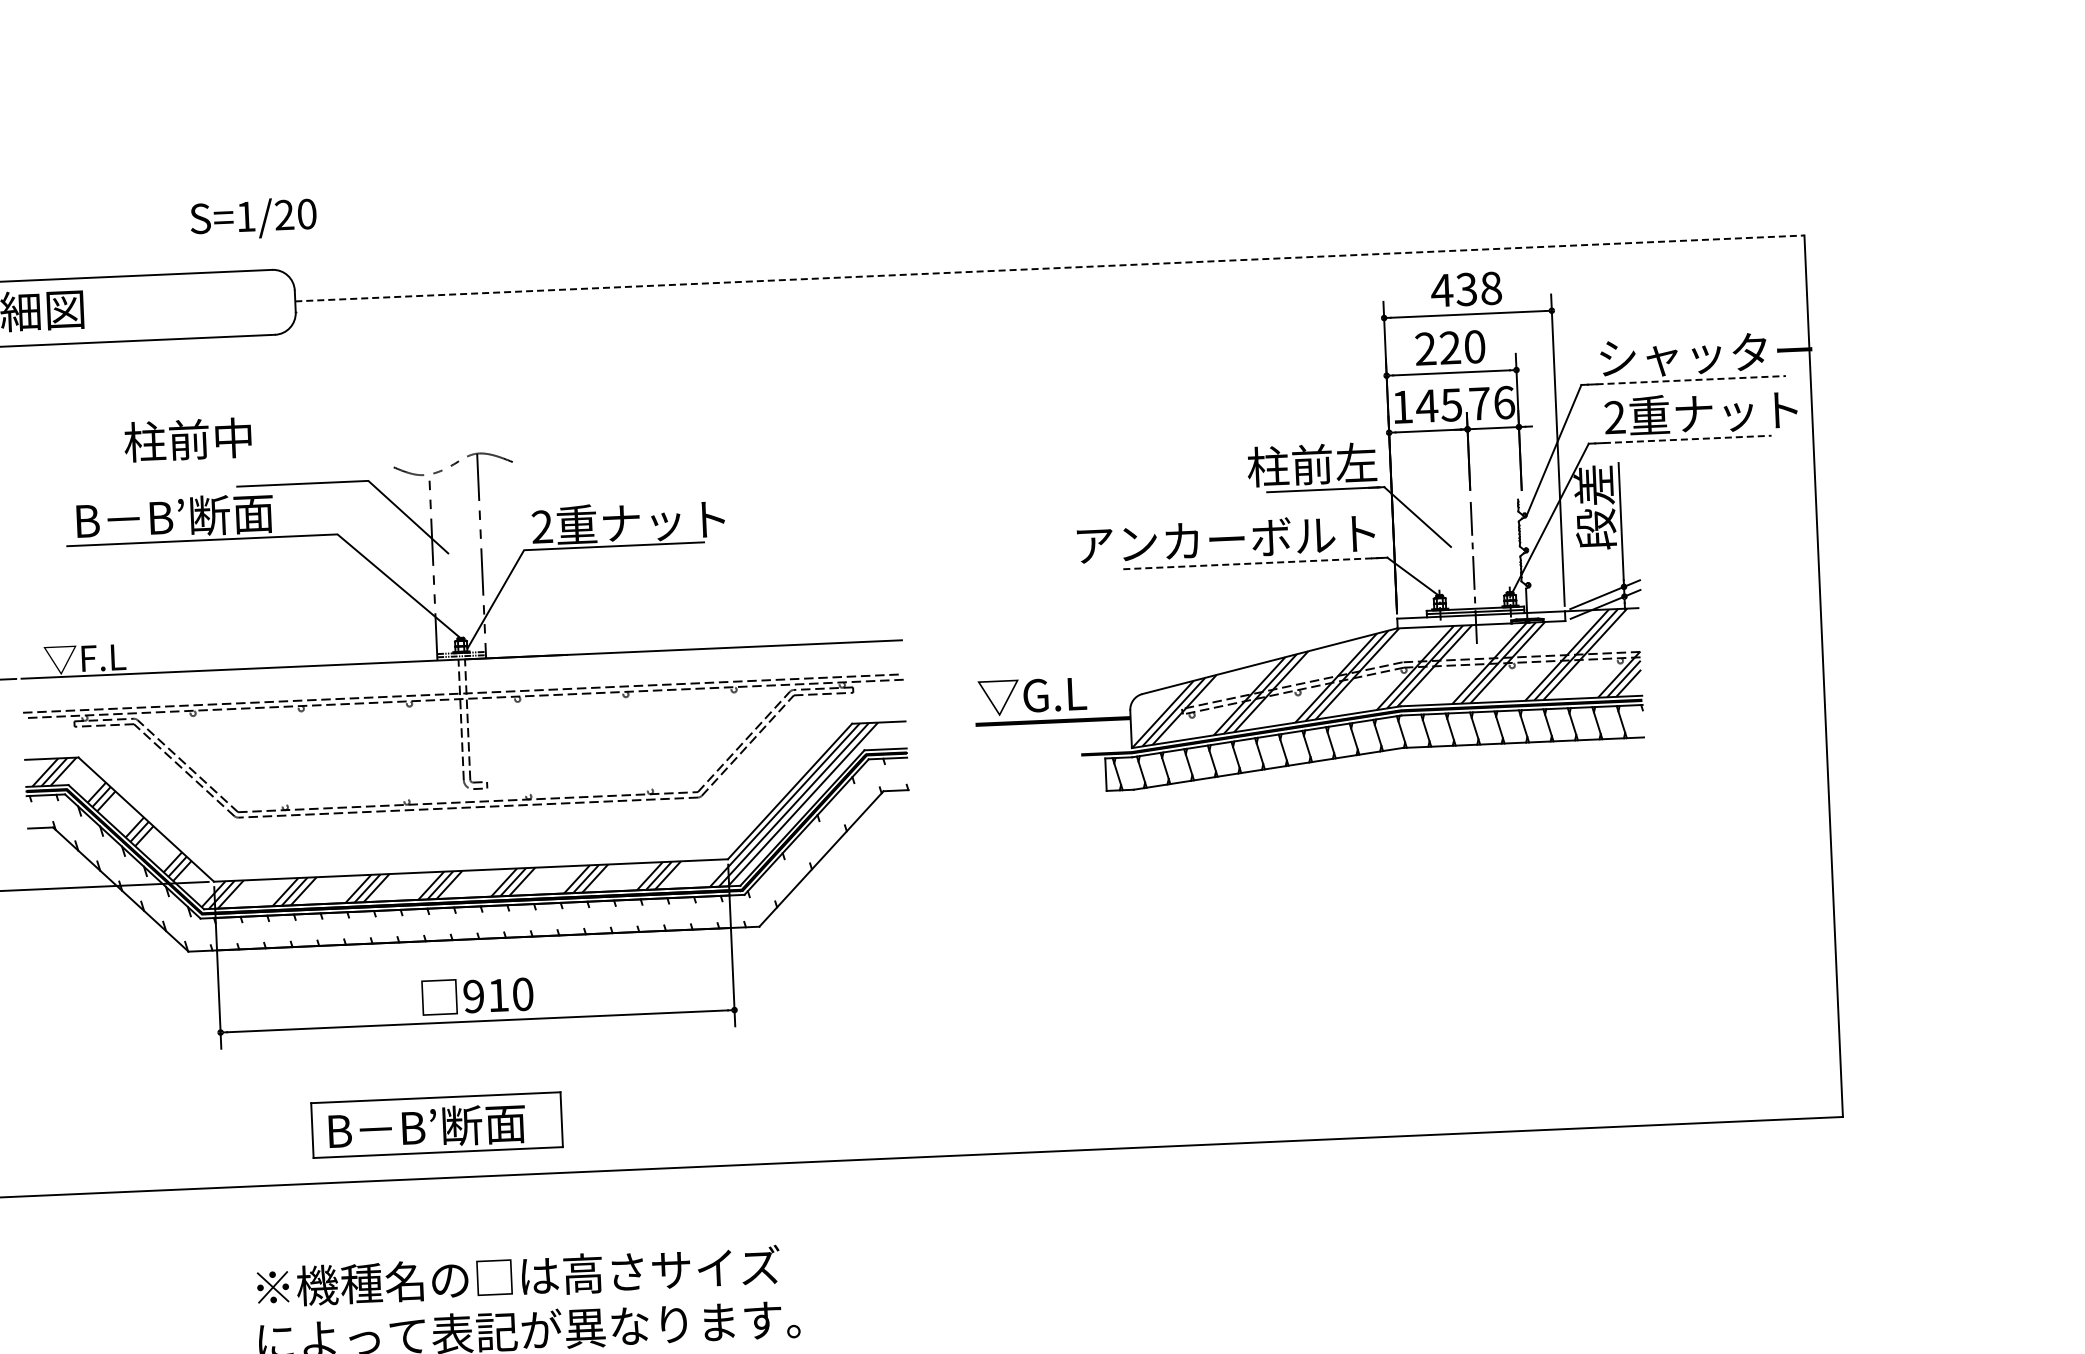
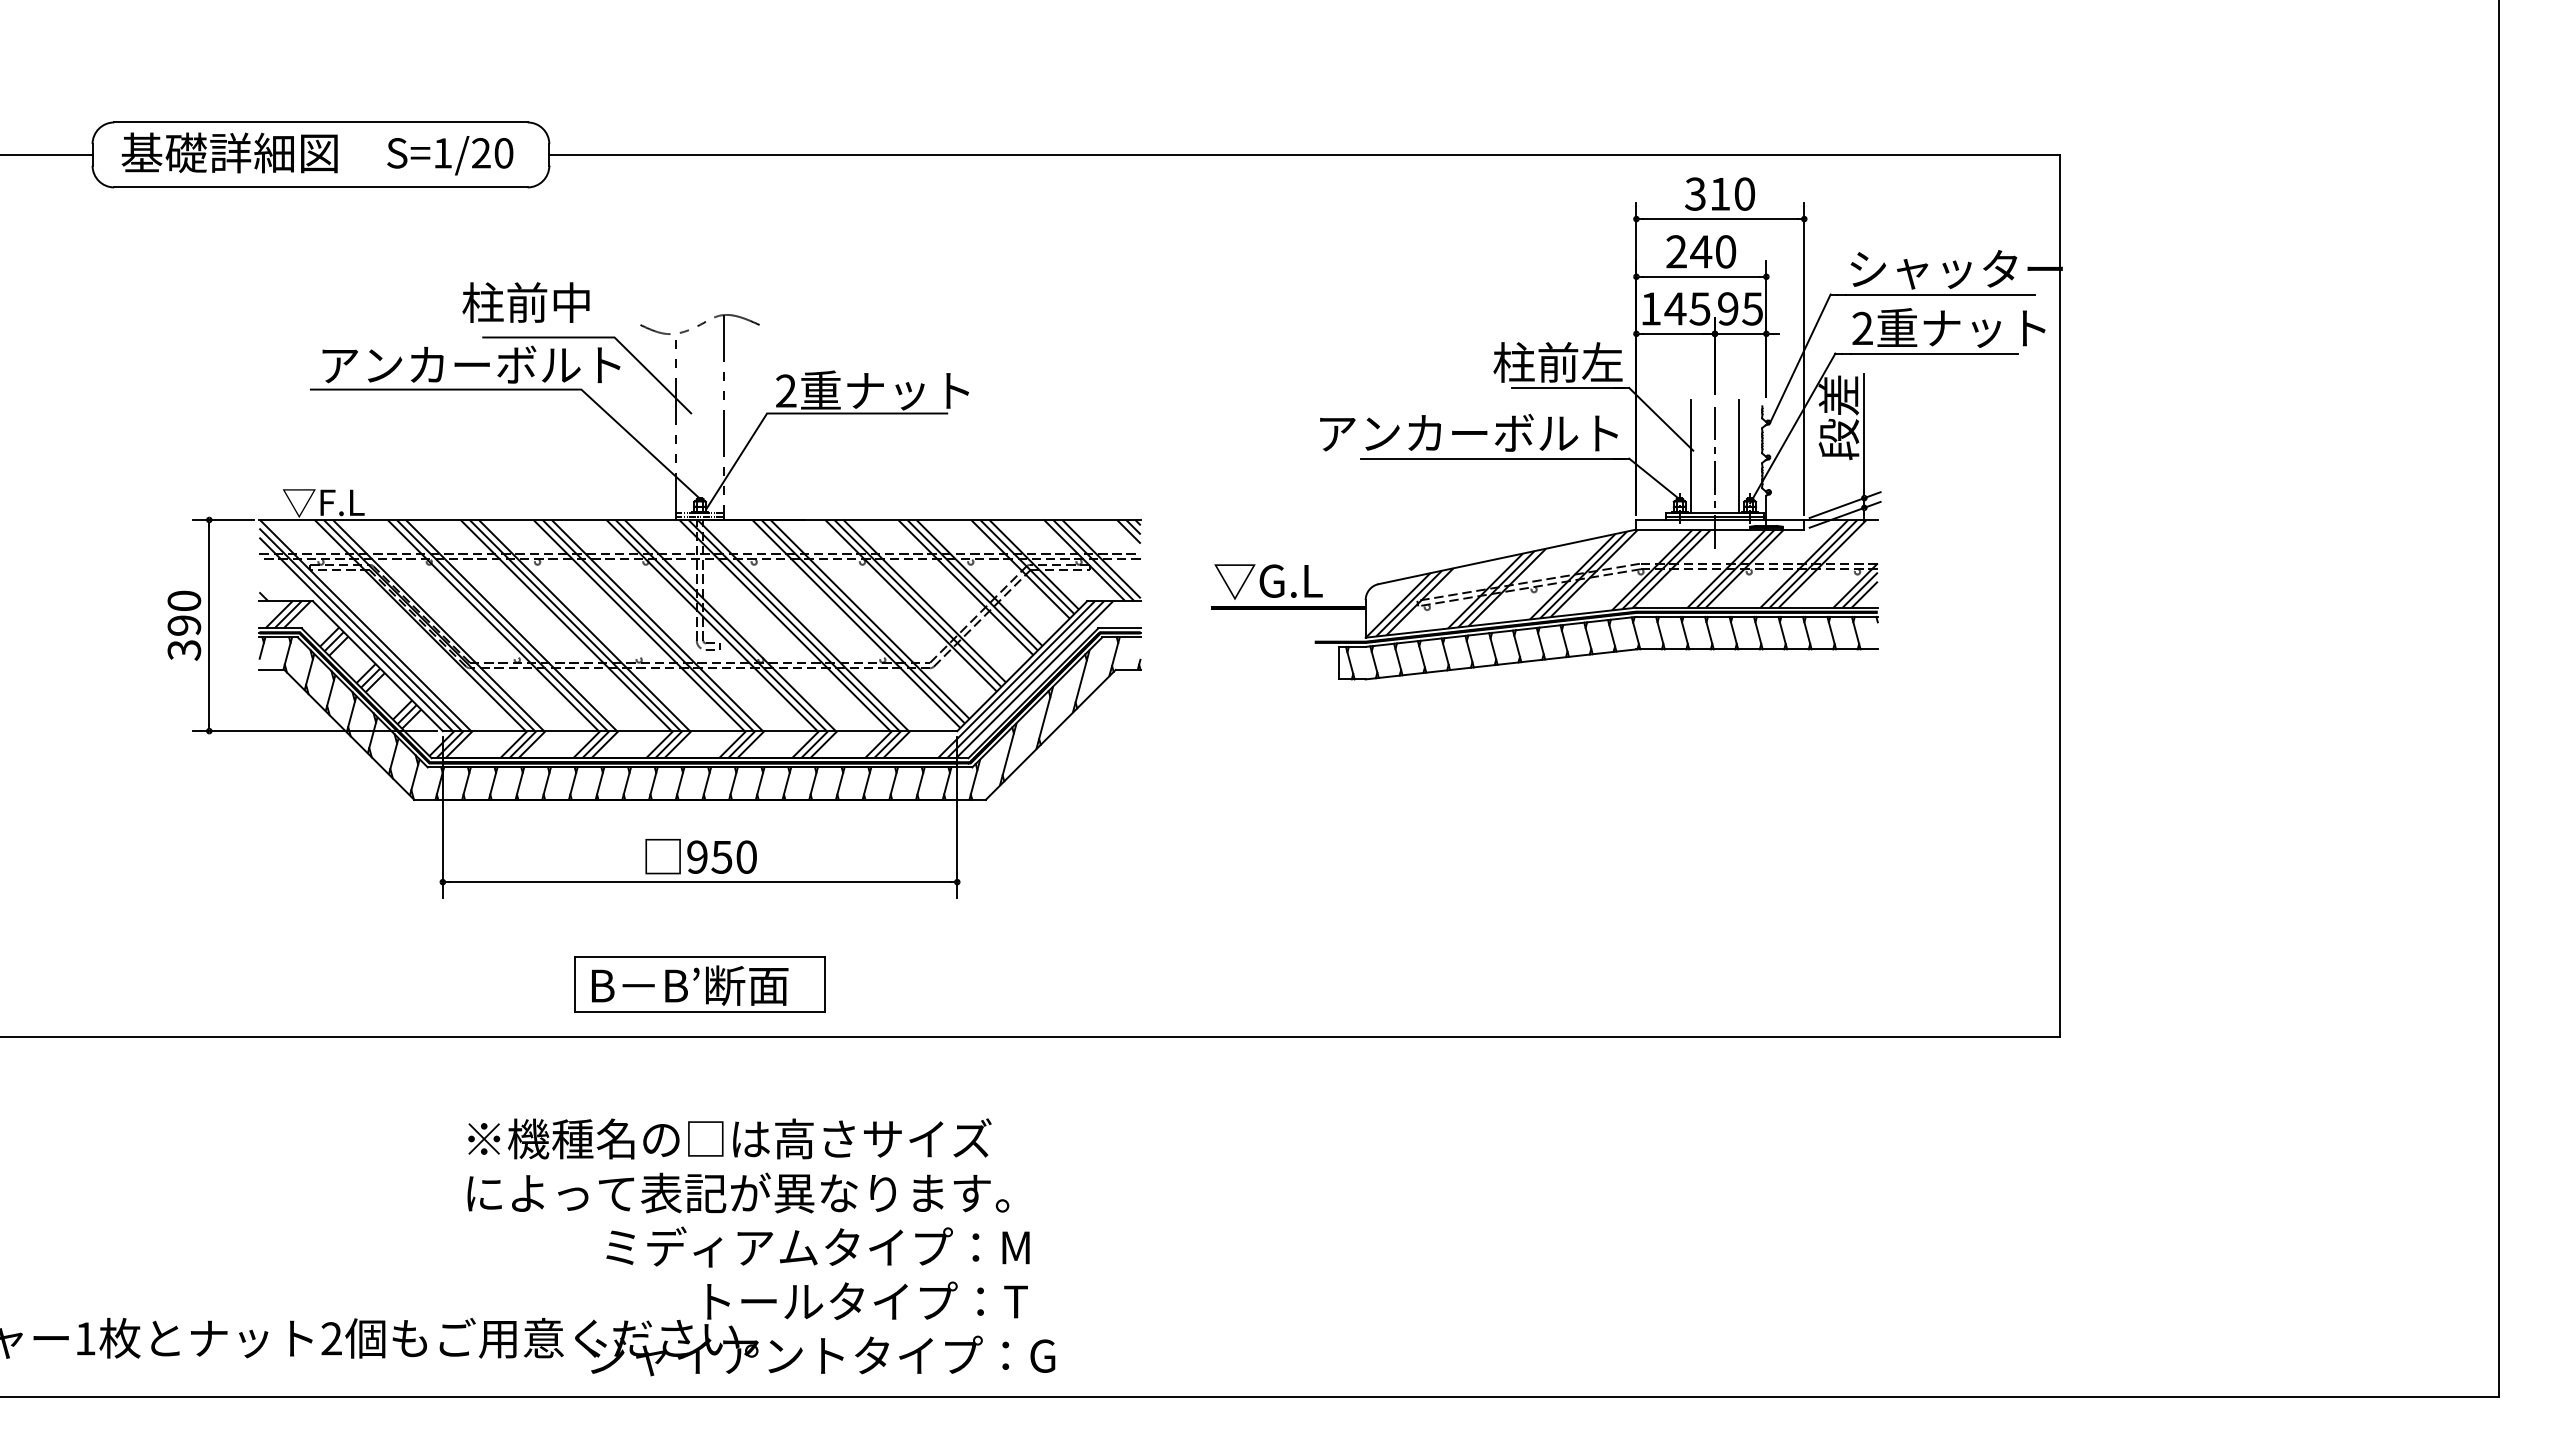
text: (253, 218) -> (450, 155), moved
line: (1050, 267) -> (1305, 154), dashed -> solid
text: (1466, 288) -> (1719, 193), 438 -> 310
text: (1450, 347) -> (1701, 251), 220 -> 240
line: (1691, 380) -> (1940, 294), dashed -> solid
text: (1492, 402) -> (1740, 308), 76 -> 95
text: (187, 439) -> (525, 302), moved
line: (1687, 439) -> (1934, 353), dashed -> solid
text: (225, 514) -> (470, 364), B－B’断面 -> アンカーボルト
line: (1497, 550) -> (1739, 456), added
line: (1448, 552) -> (1690, 456), added
line: (1251, 563) -> (1493, 458), dashed -> solid
hatch: (465, 764) -> (699, 625), added
hatch: (469, 857) -> (699, 718), added
text: (497, 995) -> (721, 857), 910 -> 950
part: (436, 1125) -> (699, 984), moved

